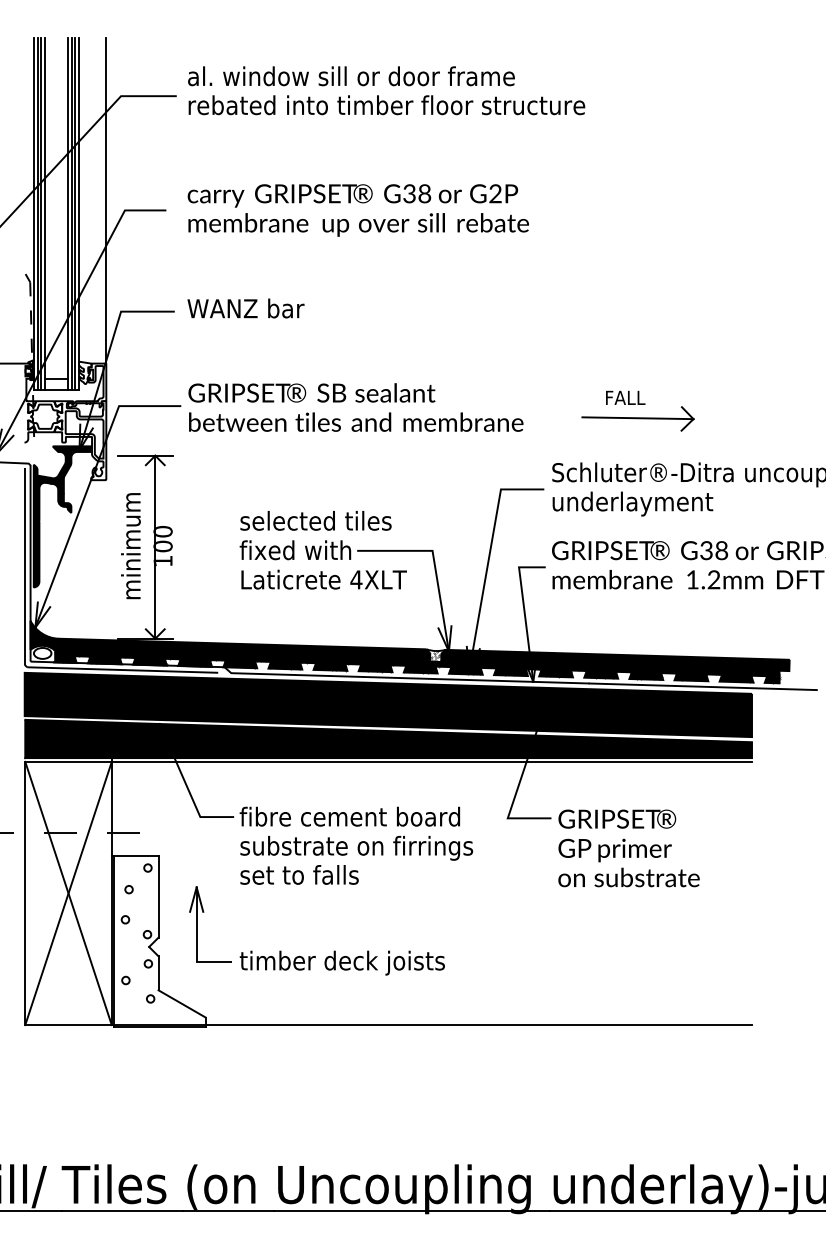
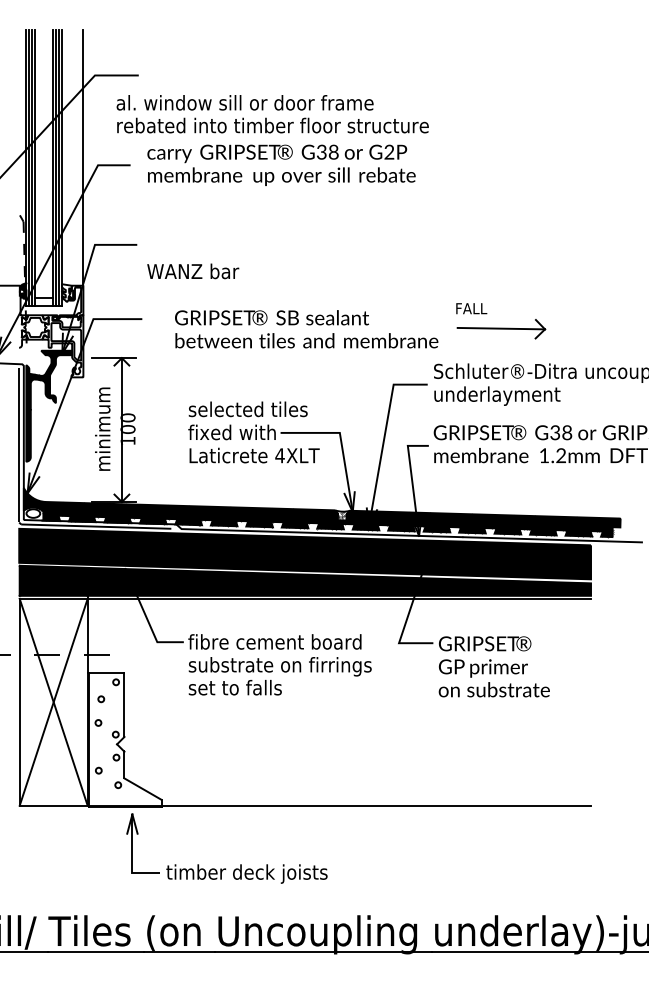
text: (386, 91) -> (272, 114), moved
text: (246, 308) -> (193, 271), moved
text: (625, 397) -> (471, 308), moved
text: (355, 407) -> (306, 329), moved
part: (315, 956) -> (225, 868), moved

